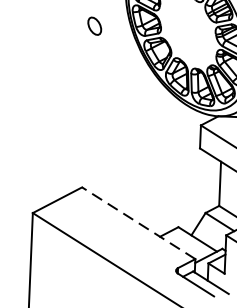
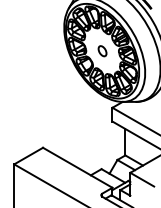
part: (94, 26) -> (102, 51), moved
line: (138, 222) -> (77, 167), dashed -> solid

